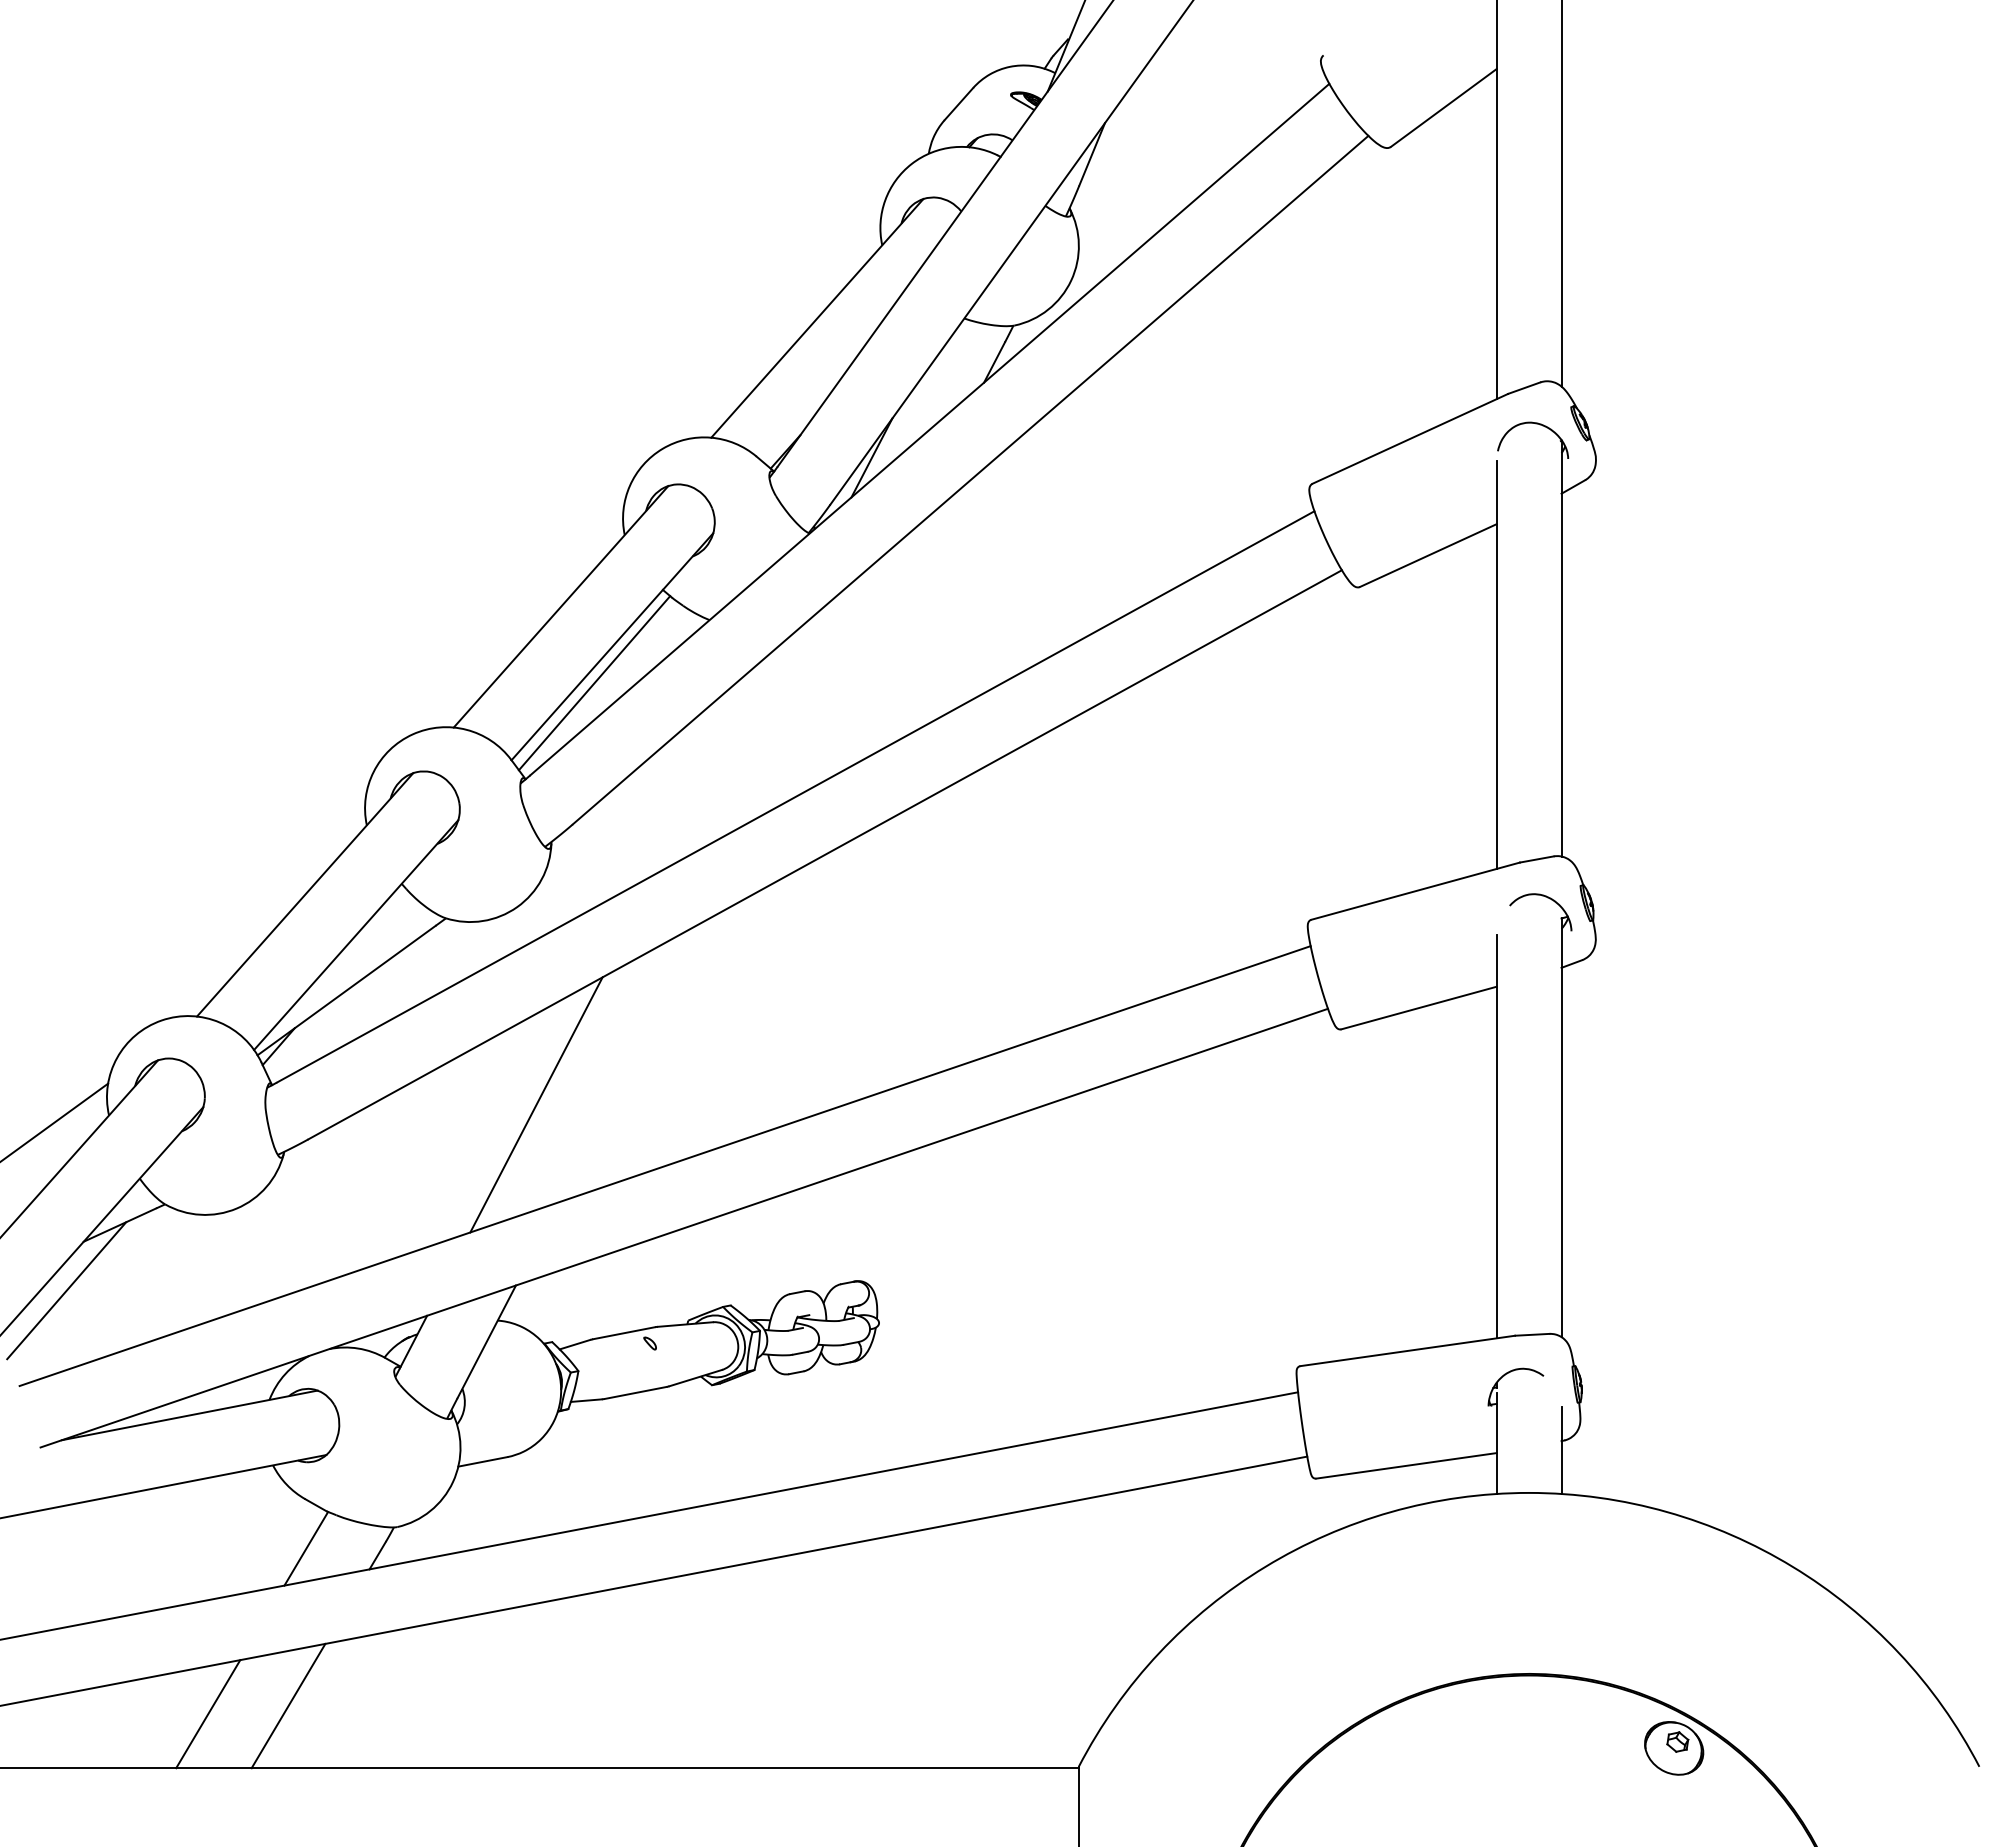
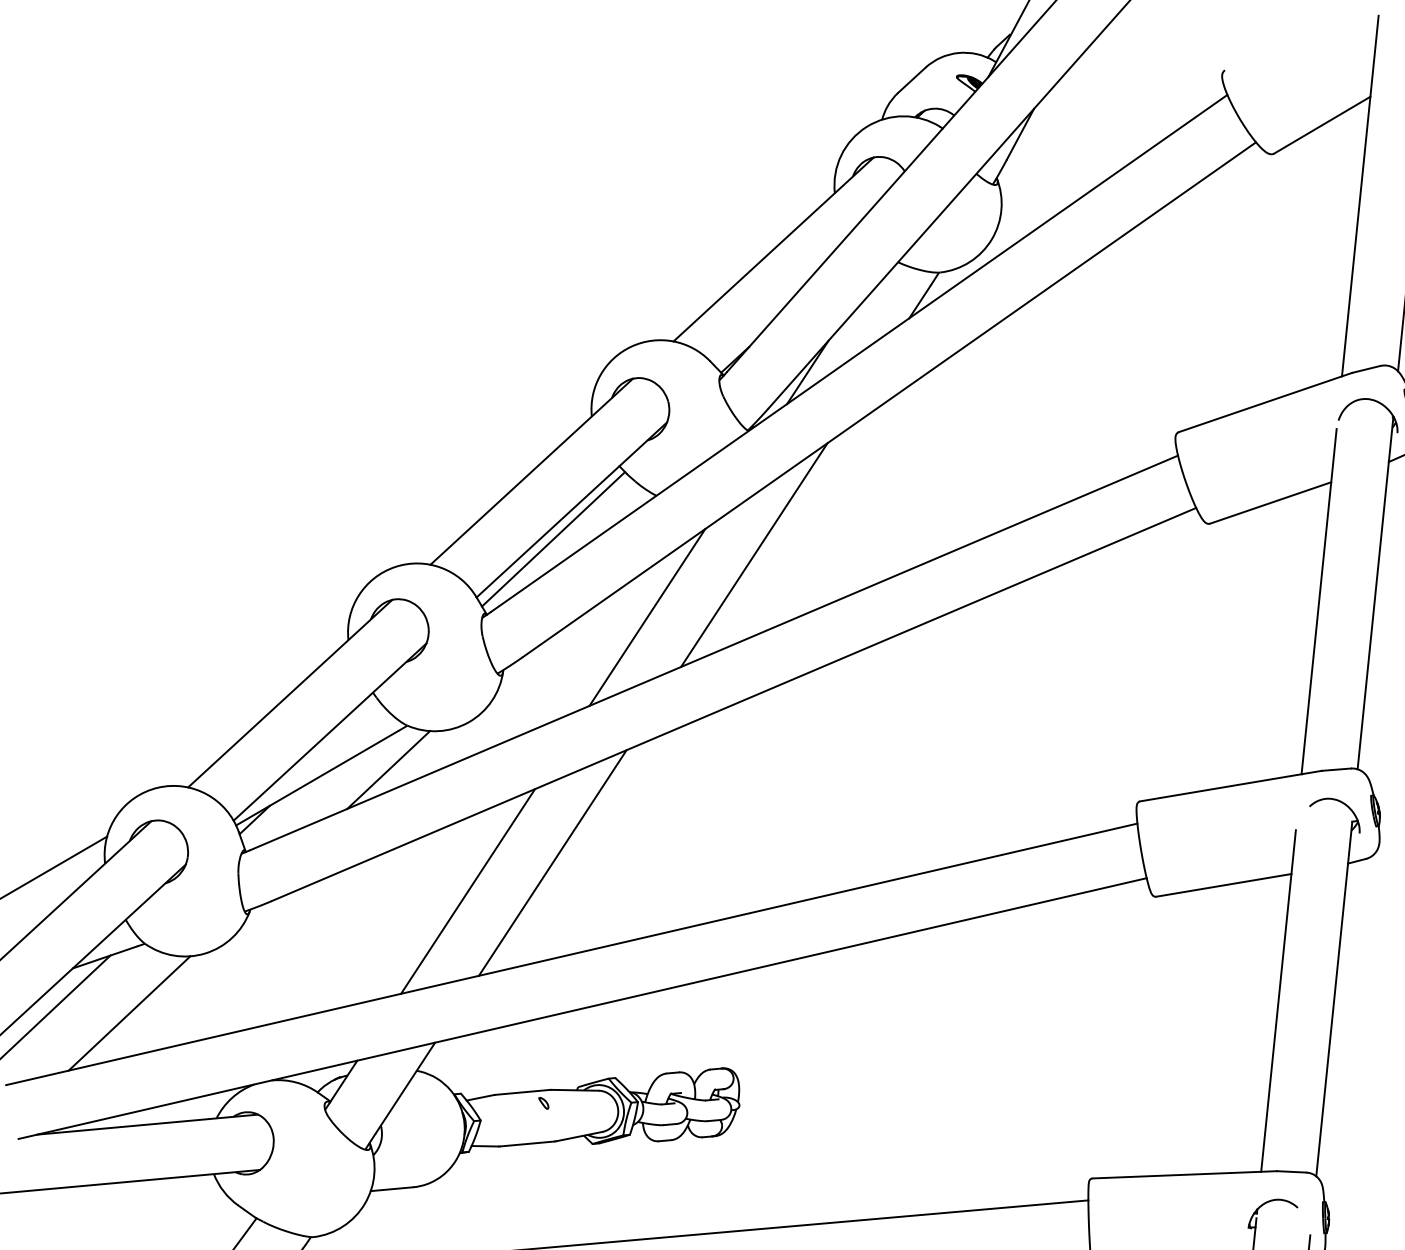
line: (830, 677) -> (753, 554), added
line: (713, 763) -> (647, 617), added
line: (429, 972) -> (388, 770), added
line: (631, 1061) -> (552, 862), added
line: (155, 1287) -> (129, 1013), added

